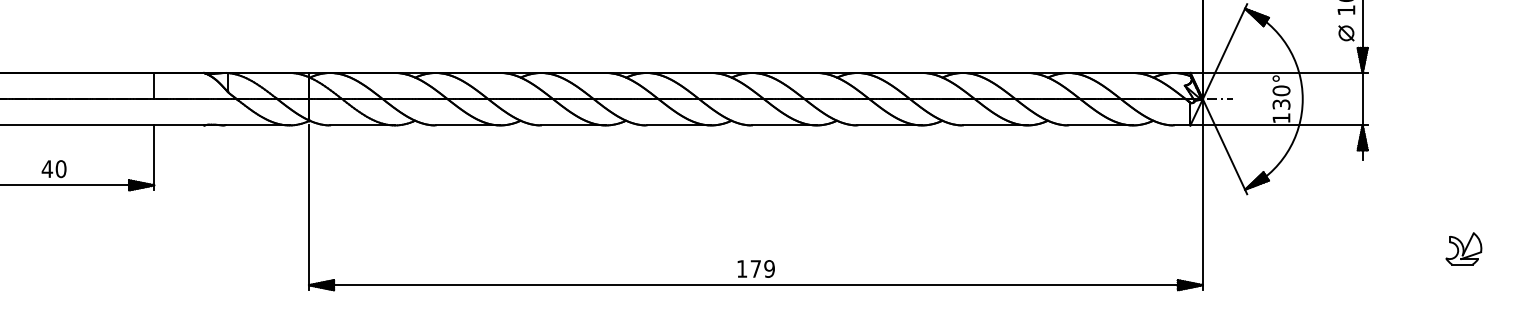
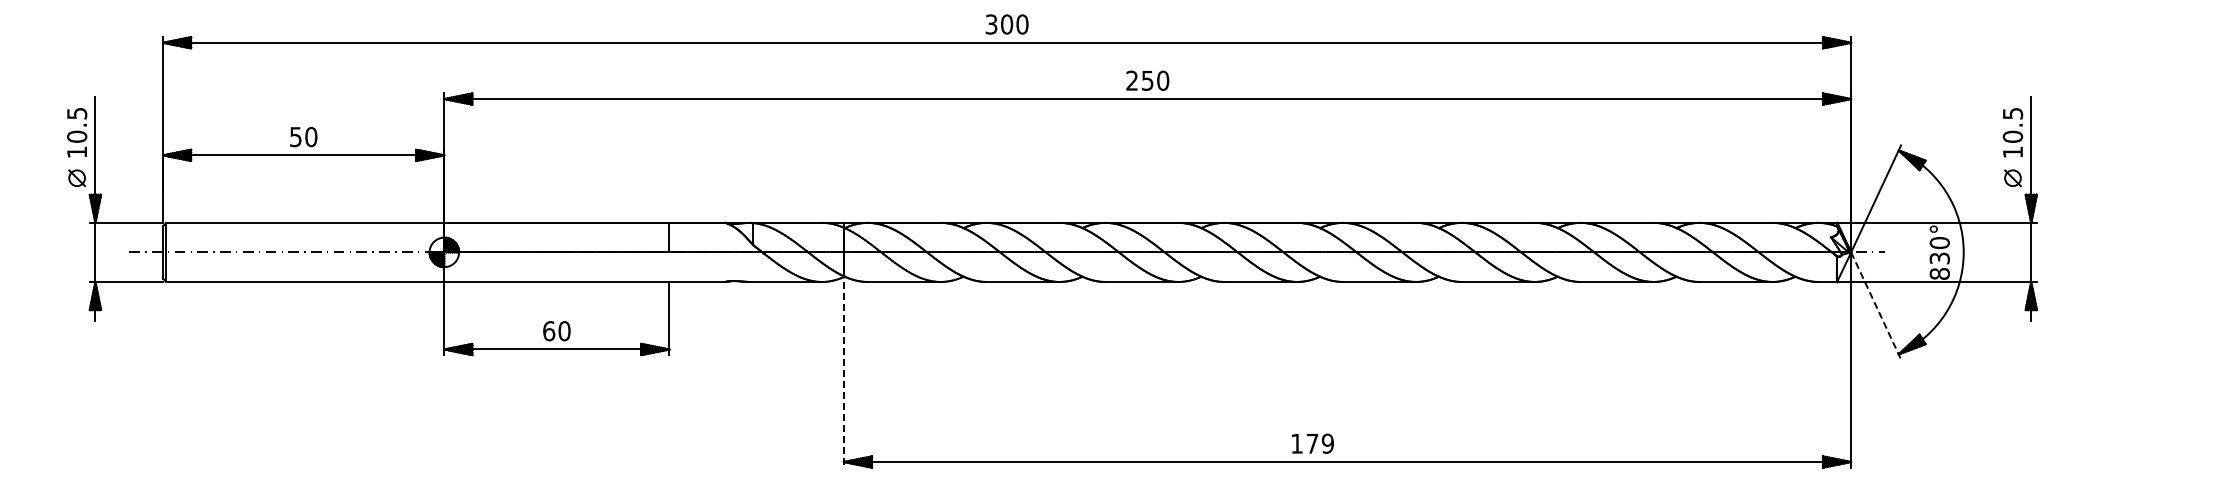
text: (1281, 117) -> (1939, 273), 130° -> 830°
line: (1225, 147) -> (1876, 306), solid -> dashed
text: (46, 169) -> (548, 331), 40 -> 60
line: (308, 207) -> (843, 374), solid -> dashed
part: (1463, 248) -> (2144, 420), removed
text: (755, 268) -> (1312, 443), moved

